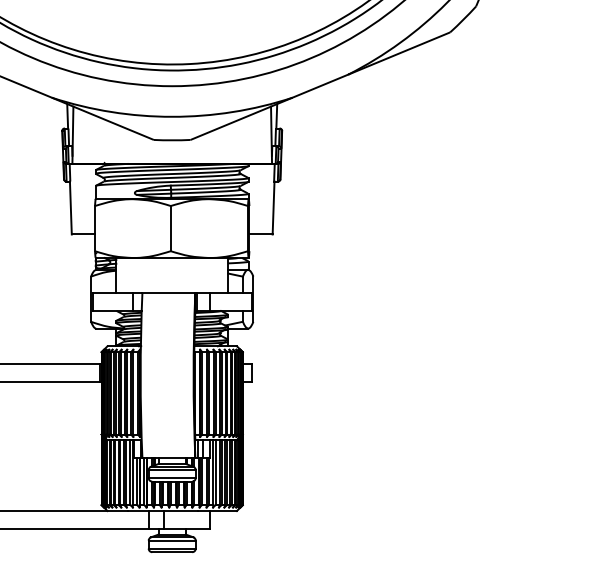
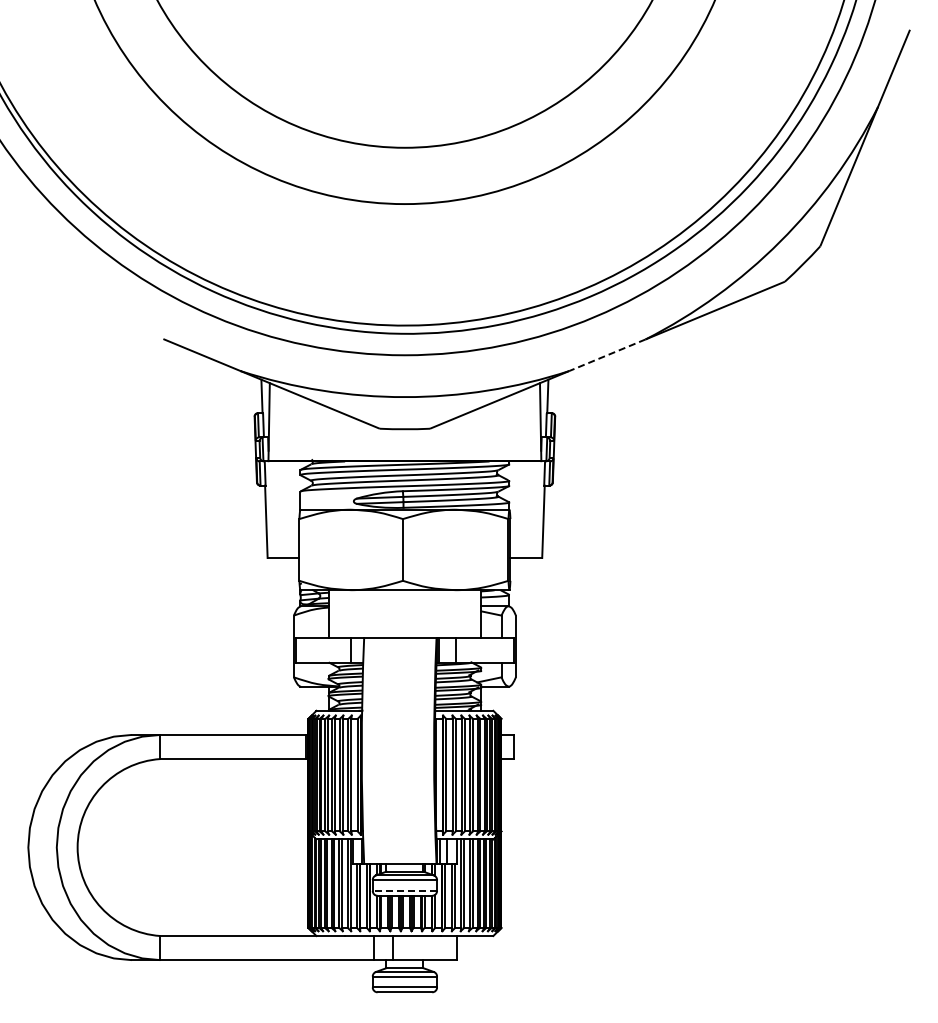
line: (319, 86) -> (606, 355), solid -> dashed
line: (171, 477) -> (404, 890), solid -> dashed

